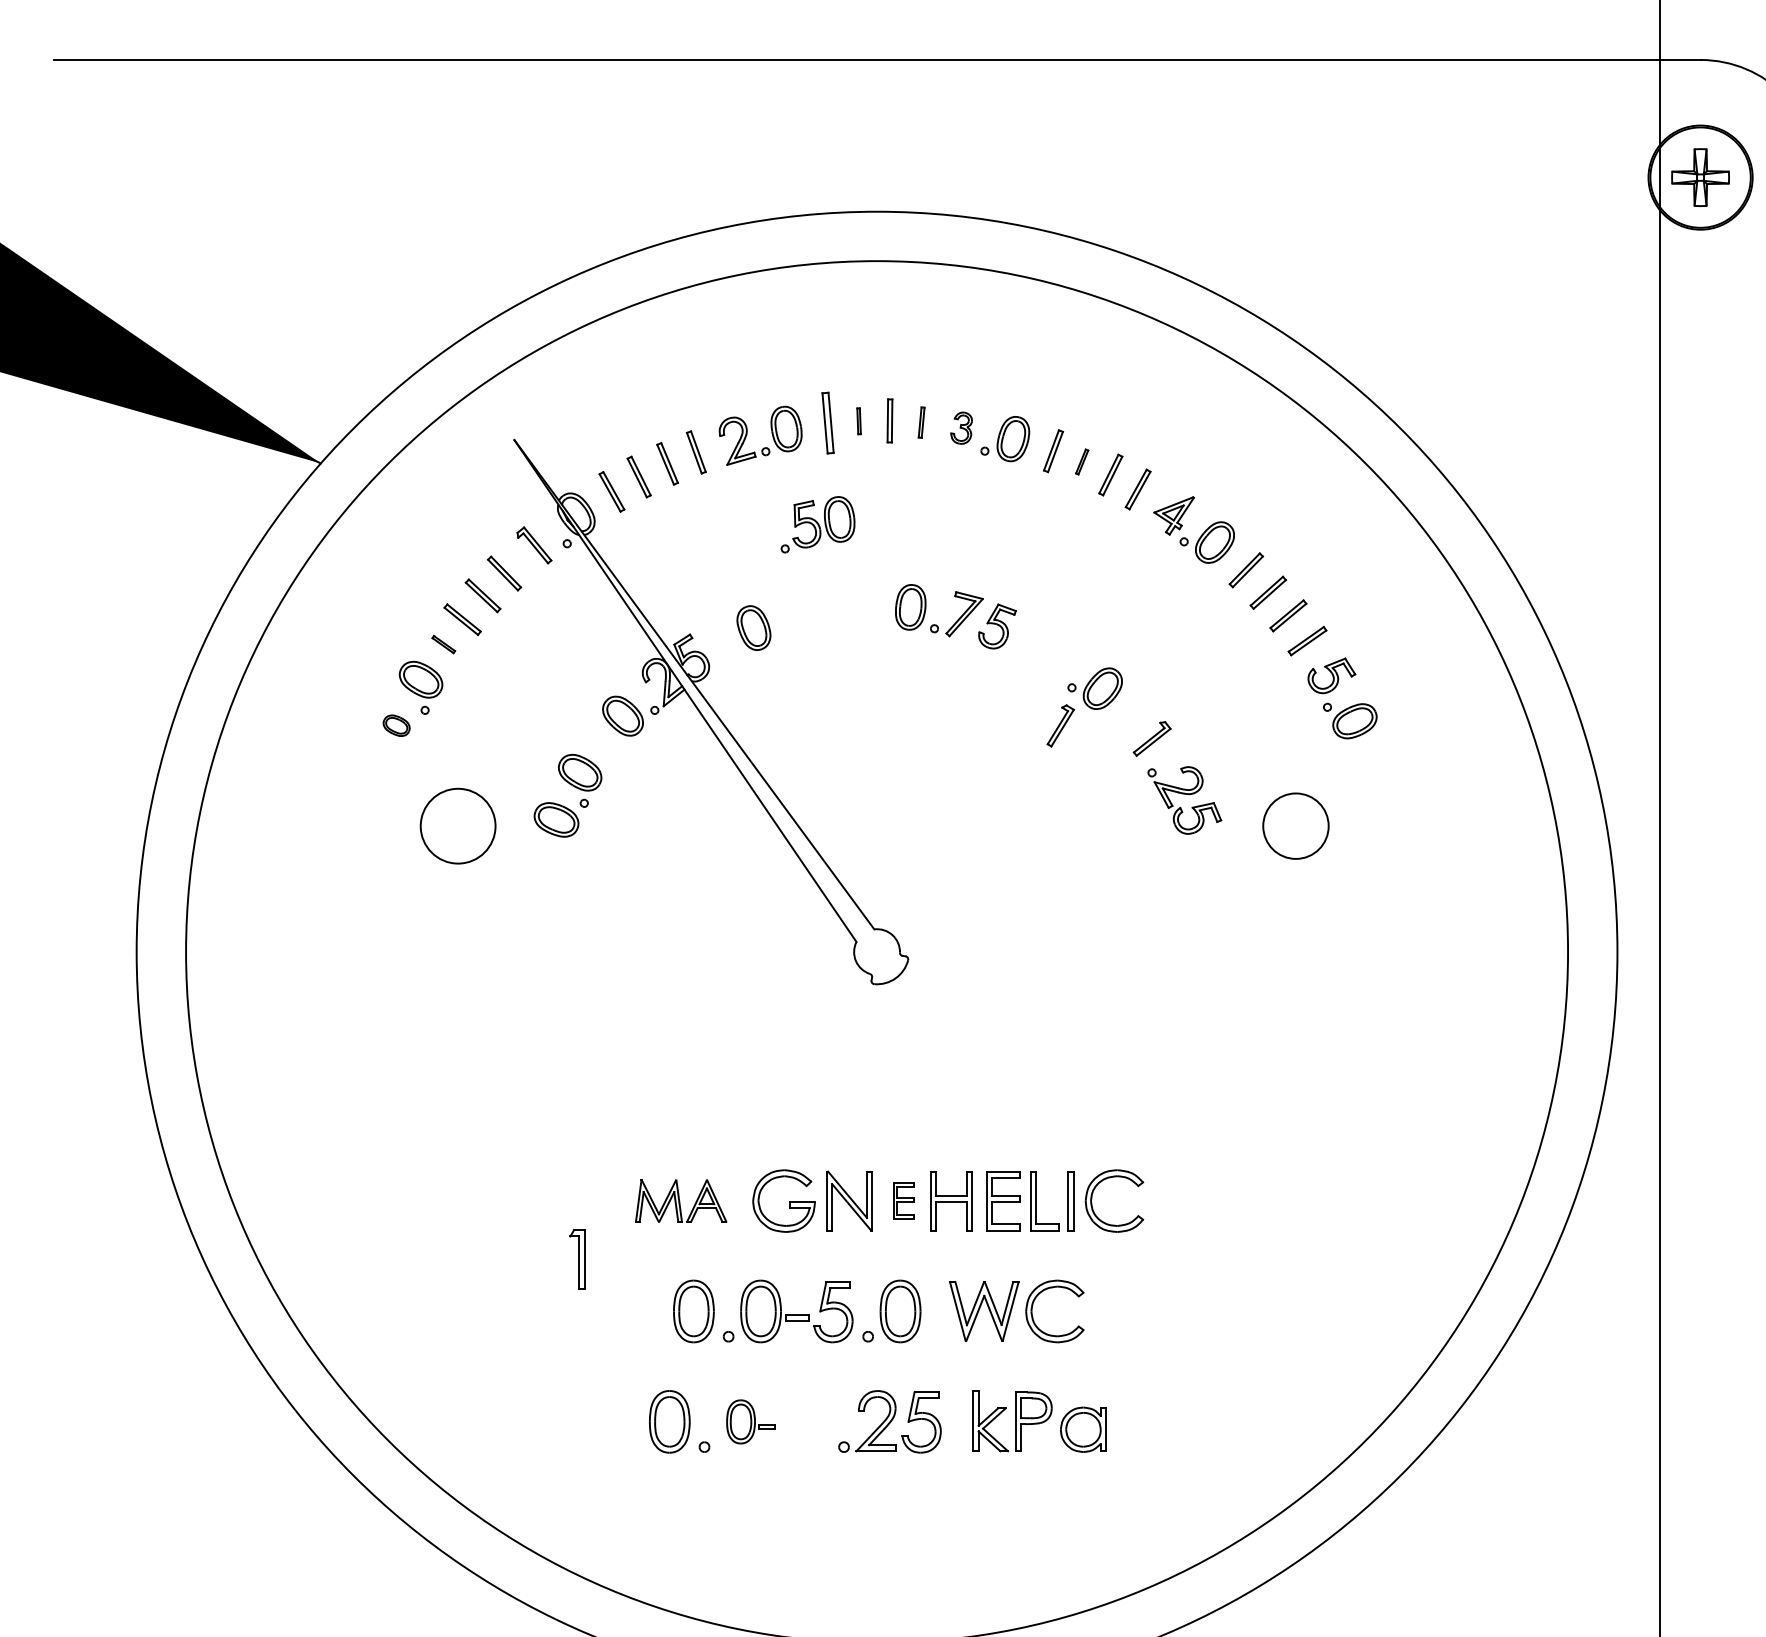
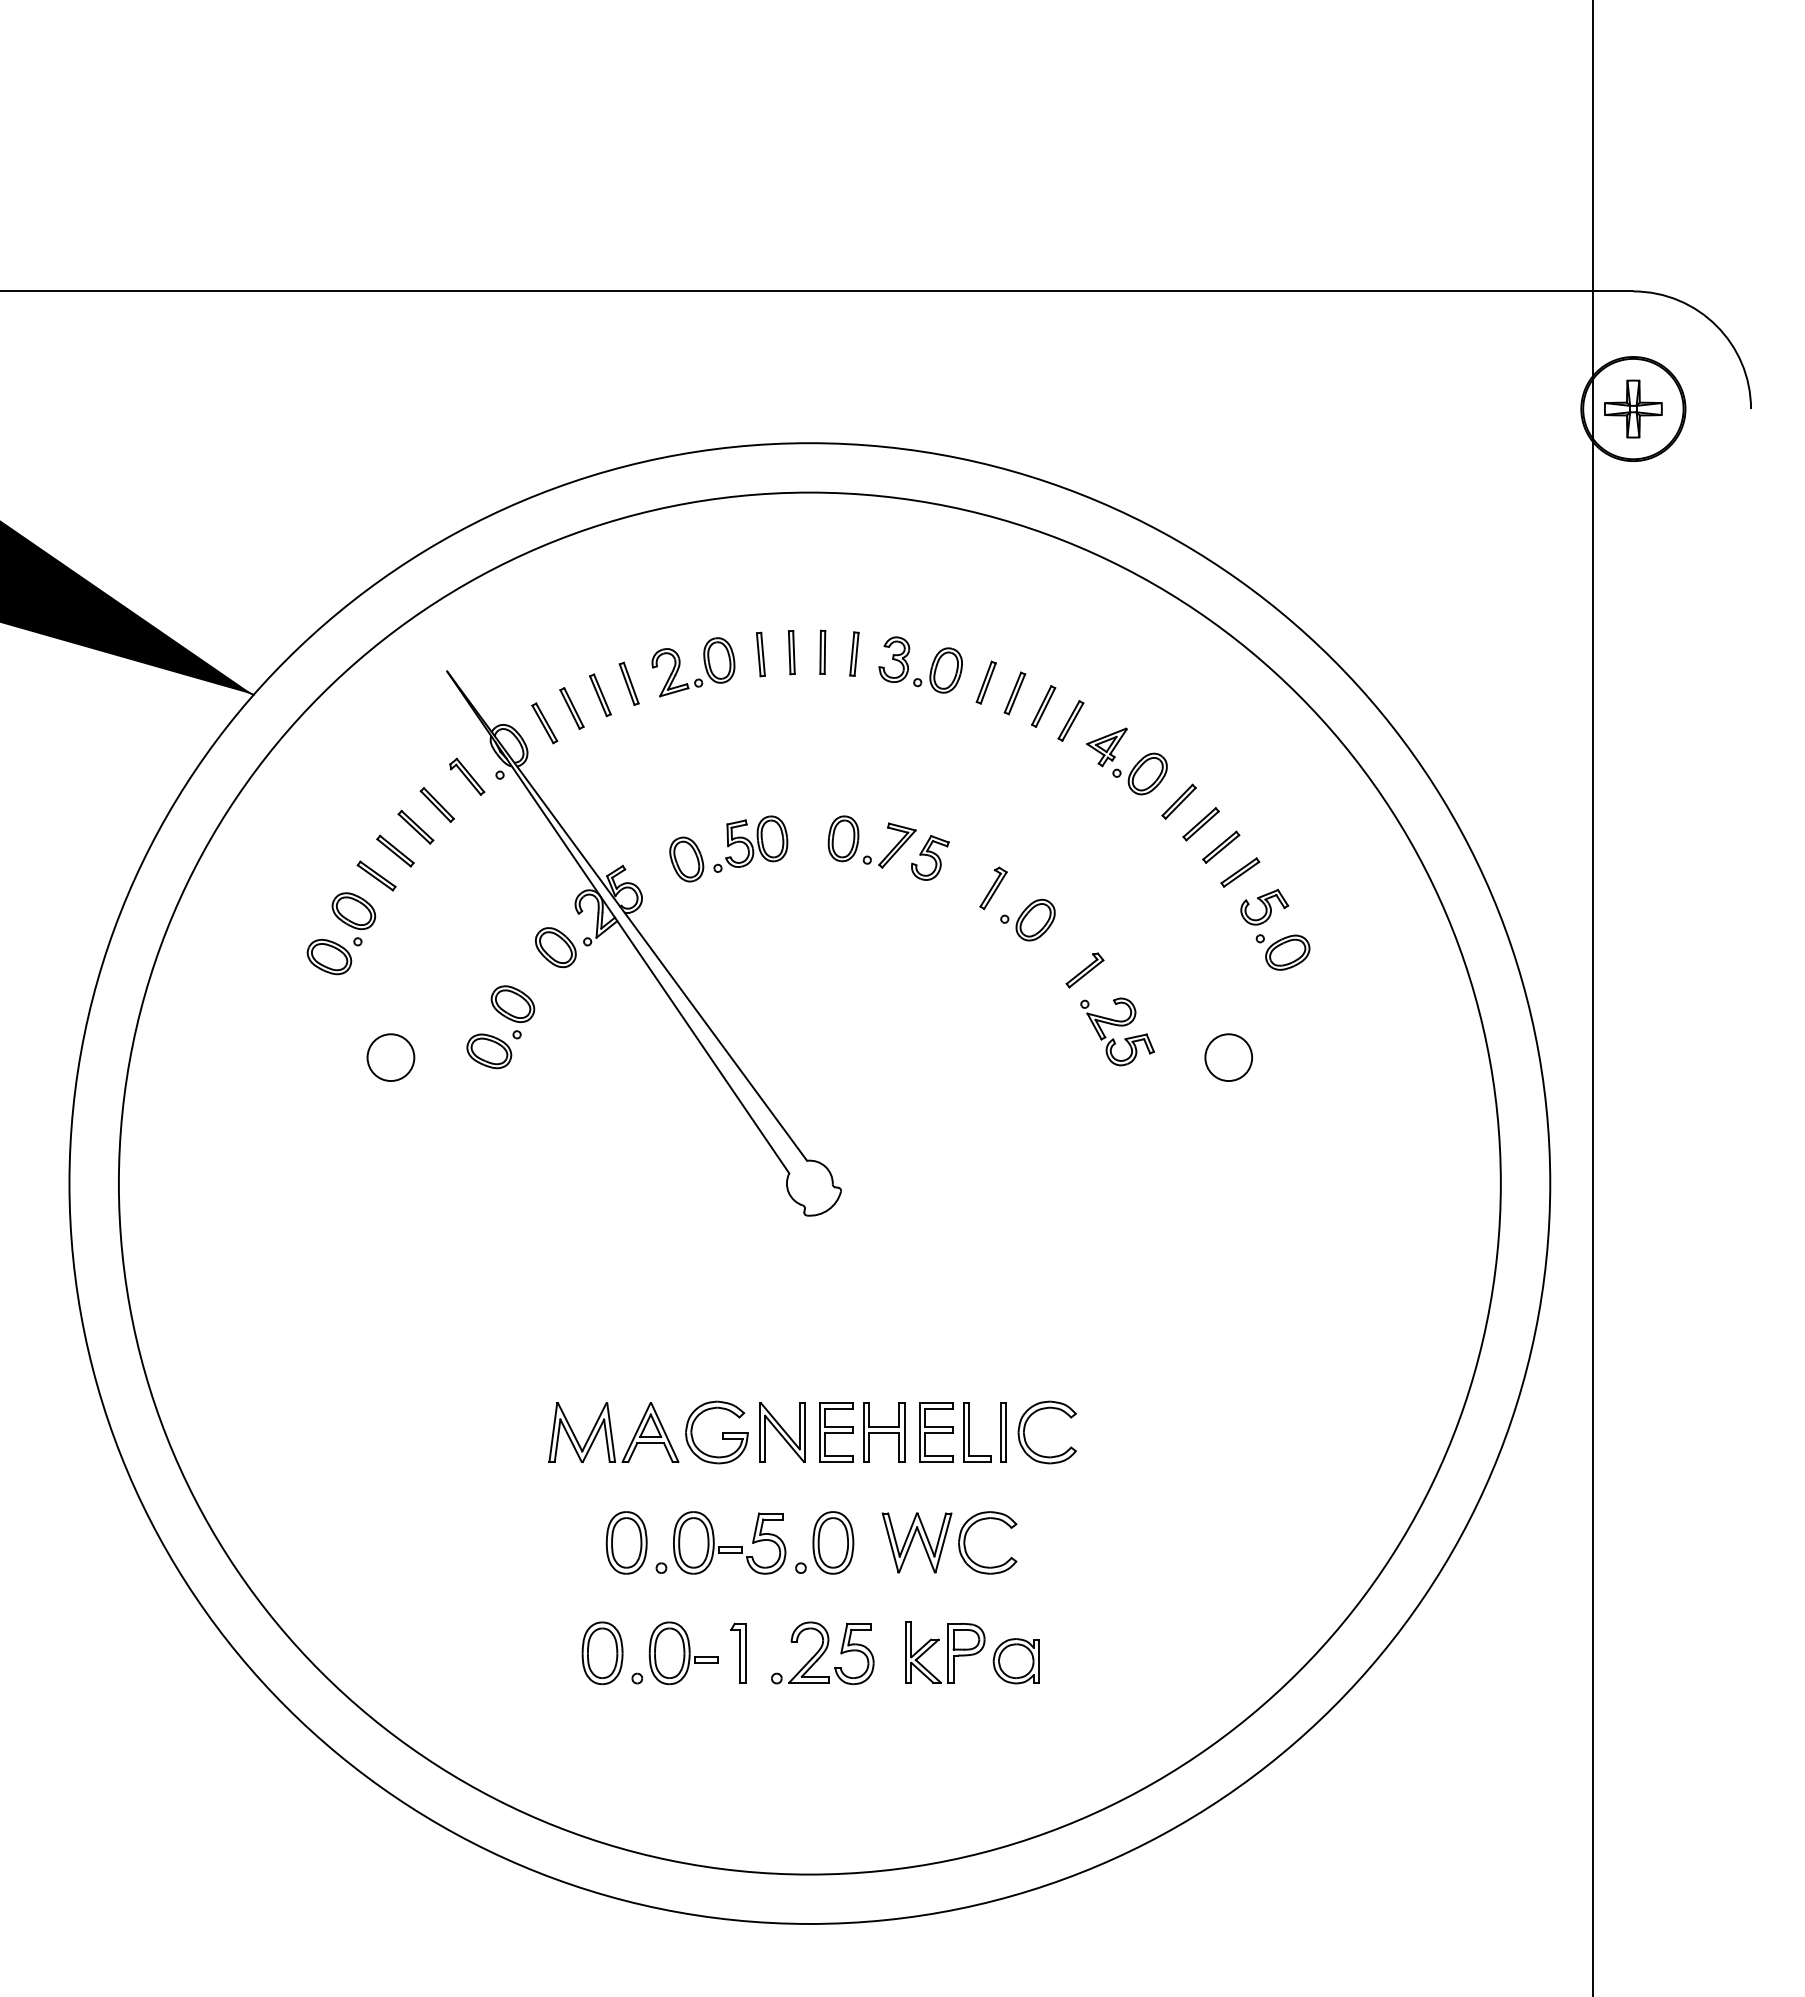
part: (858, 421) -> (791, 652), size x1.67
part: (921, 422) -> (854, 653), size x1.43
part: (827, 423) -> (760, 654), size x0.71
part: (961, 428) -> (894, 659), size x1.43
part: (1081, 462) -> (1014, 693), size x1.67
part: (817, 524) -> (750, 843), moved
part: (443, 644) -> (376, 875), size x1.67
part: (1060, 725) -> (993, 887), moved
part: (396, 726) -> (329, 957), size x1.67
circle: (457, 826) -> (390, 1057), size x0.62
circle: (1295, 826) -> (1228, 1057), size x0.71
part: (680, 1201) -> (613, 1432), size x1.43
part: (903, 1201) -> (836, 1432), size x1.67
part: (577, 1259) -> (738, 1652), moved
part: (750, 1422) -> (683, 1653), size x1.43

